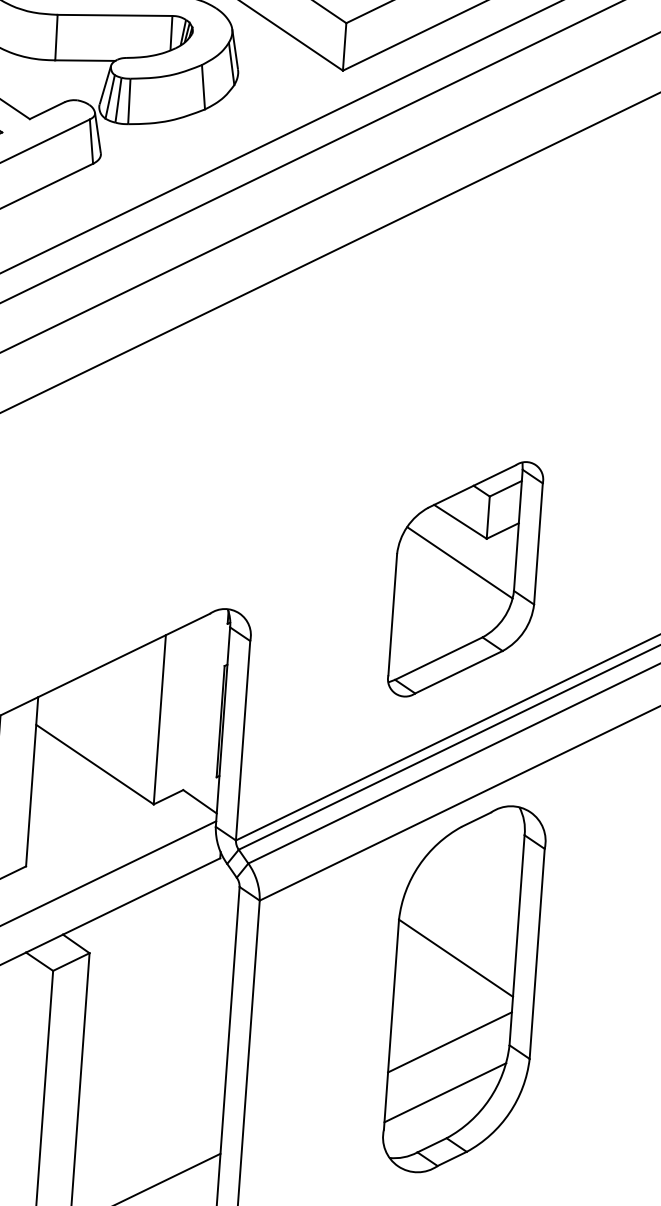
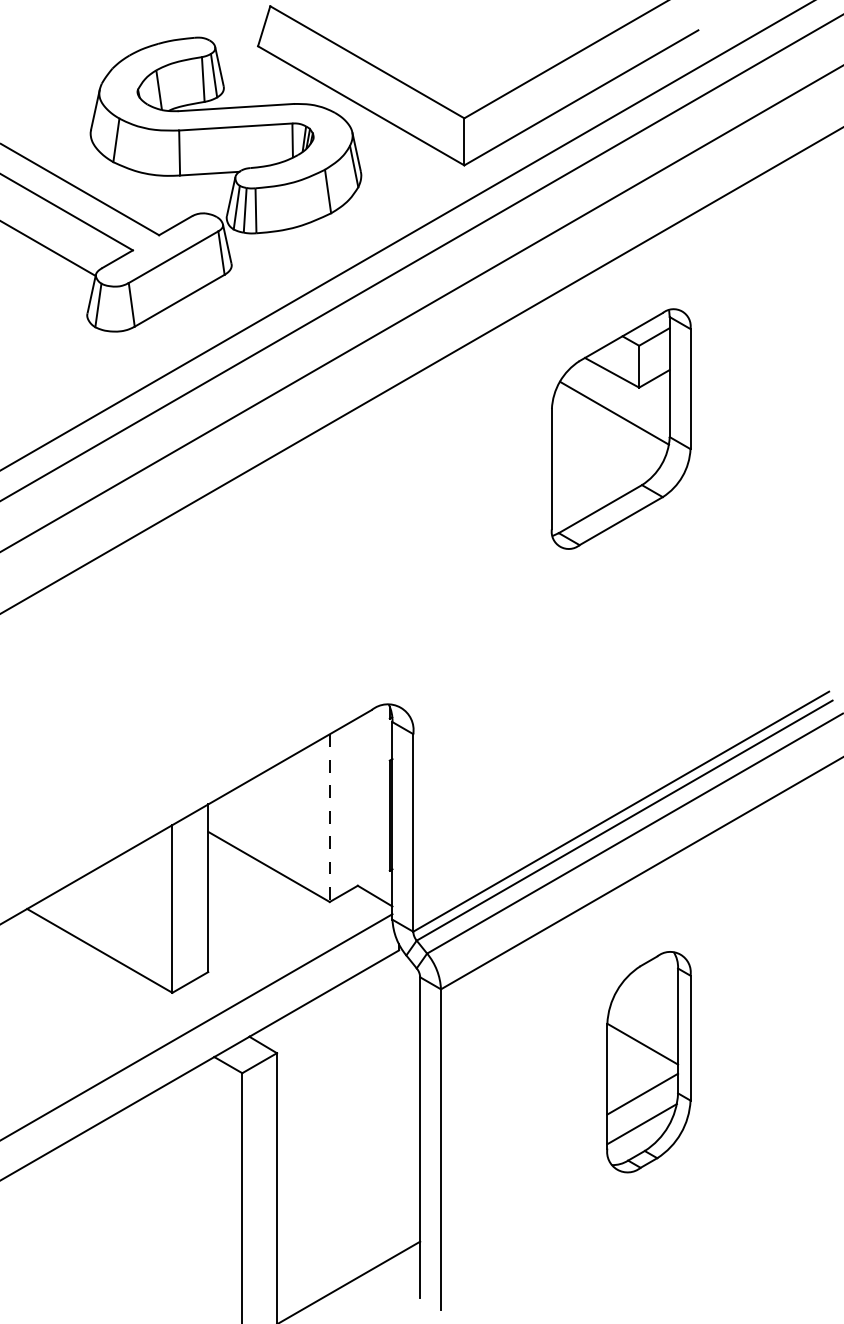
part: (464, 578) -> (620, 428), moved
line: (159, 720) -> (329, 818), solid -> dashed
part: (463, 988) -> (648, 1061), size x0.6

